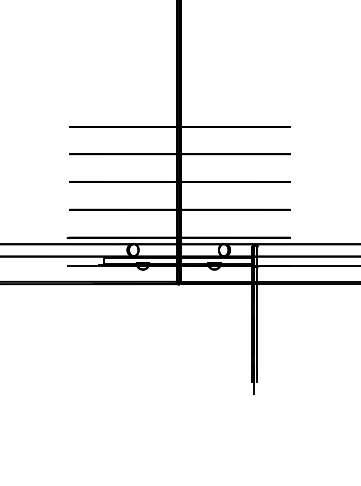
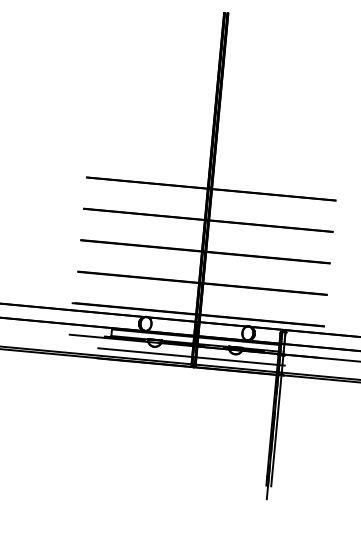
line: (175, 275) -> (190, 356), added

